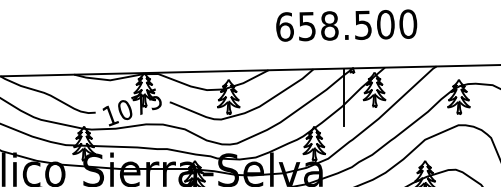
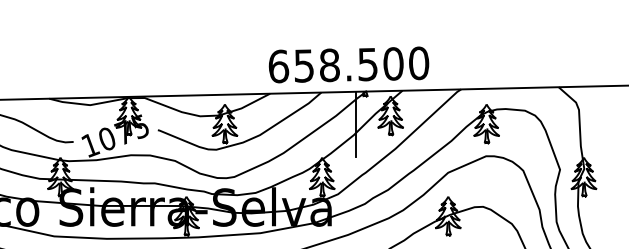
text: (346, 25) -> (348, 64), moved

